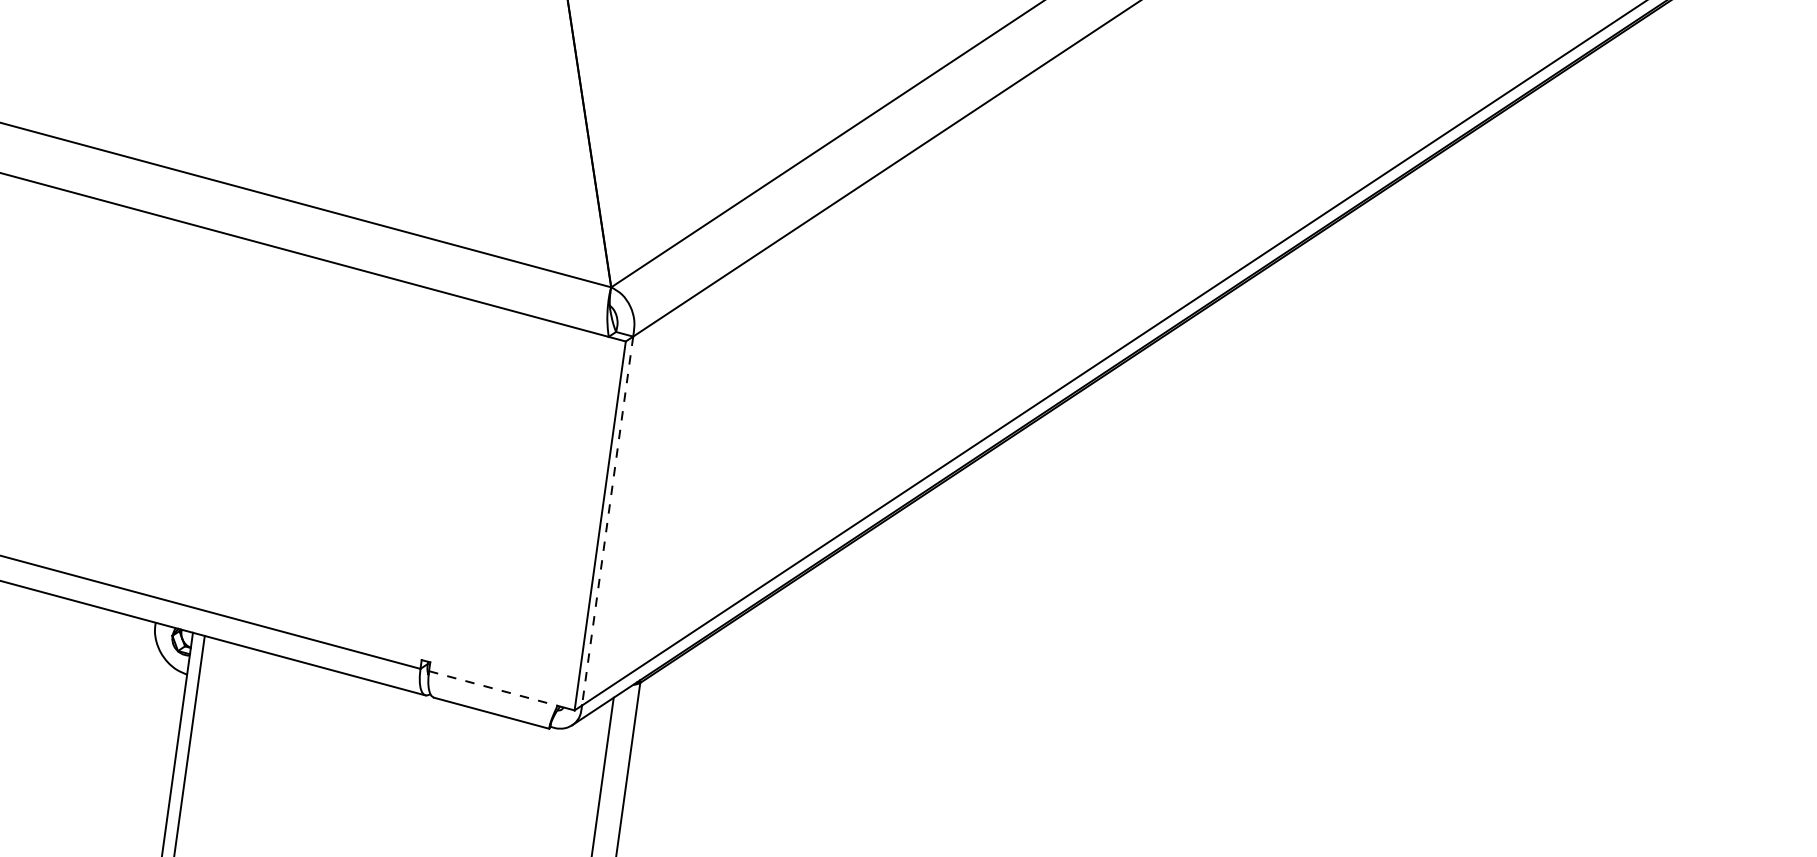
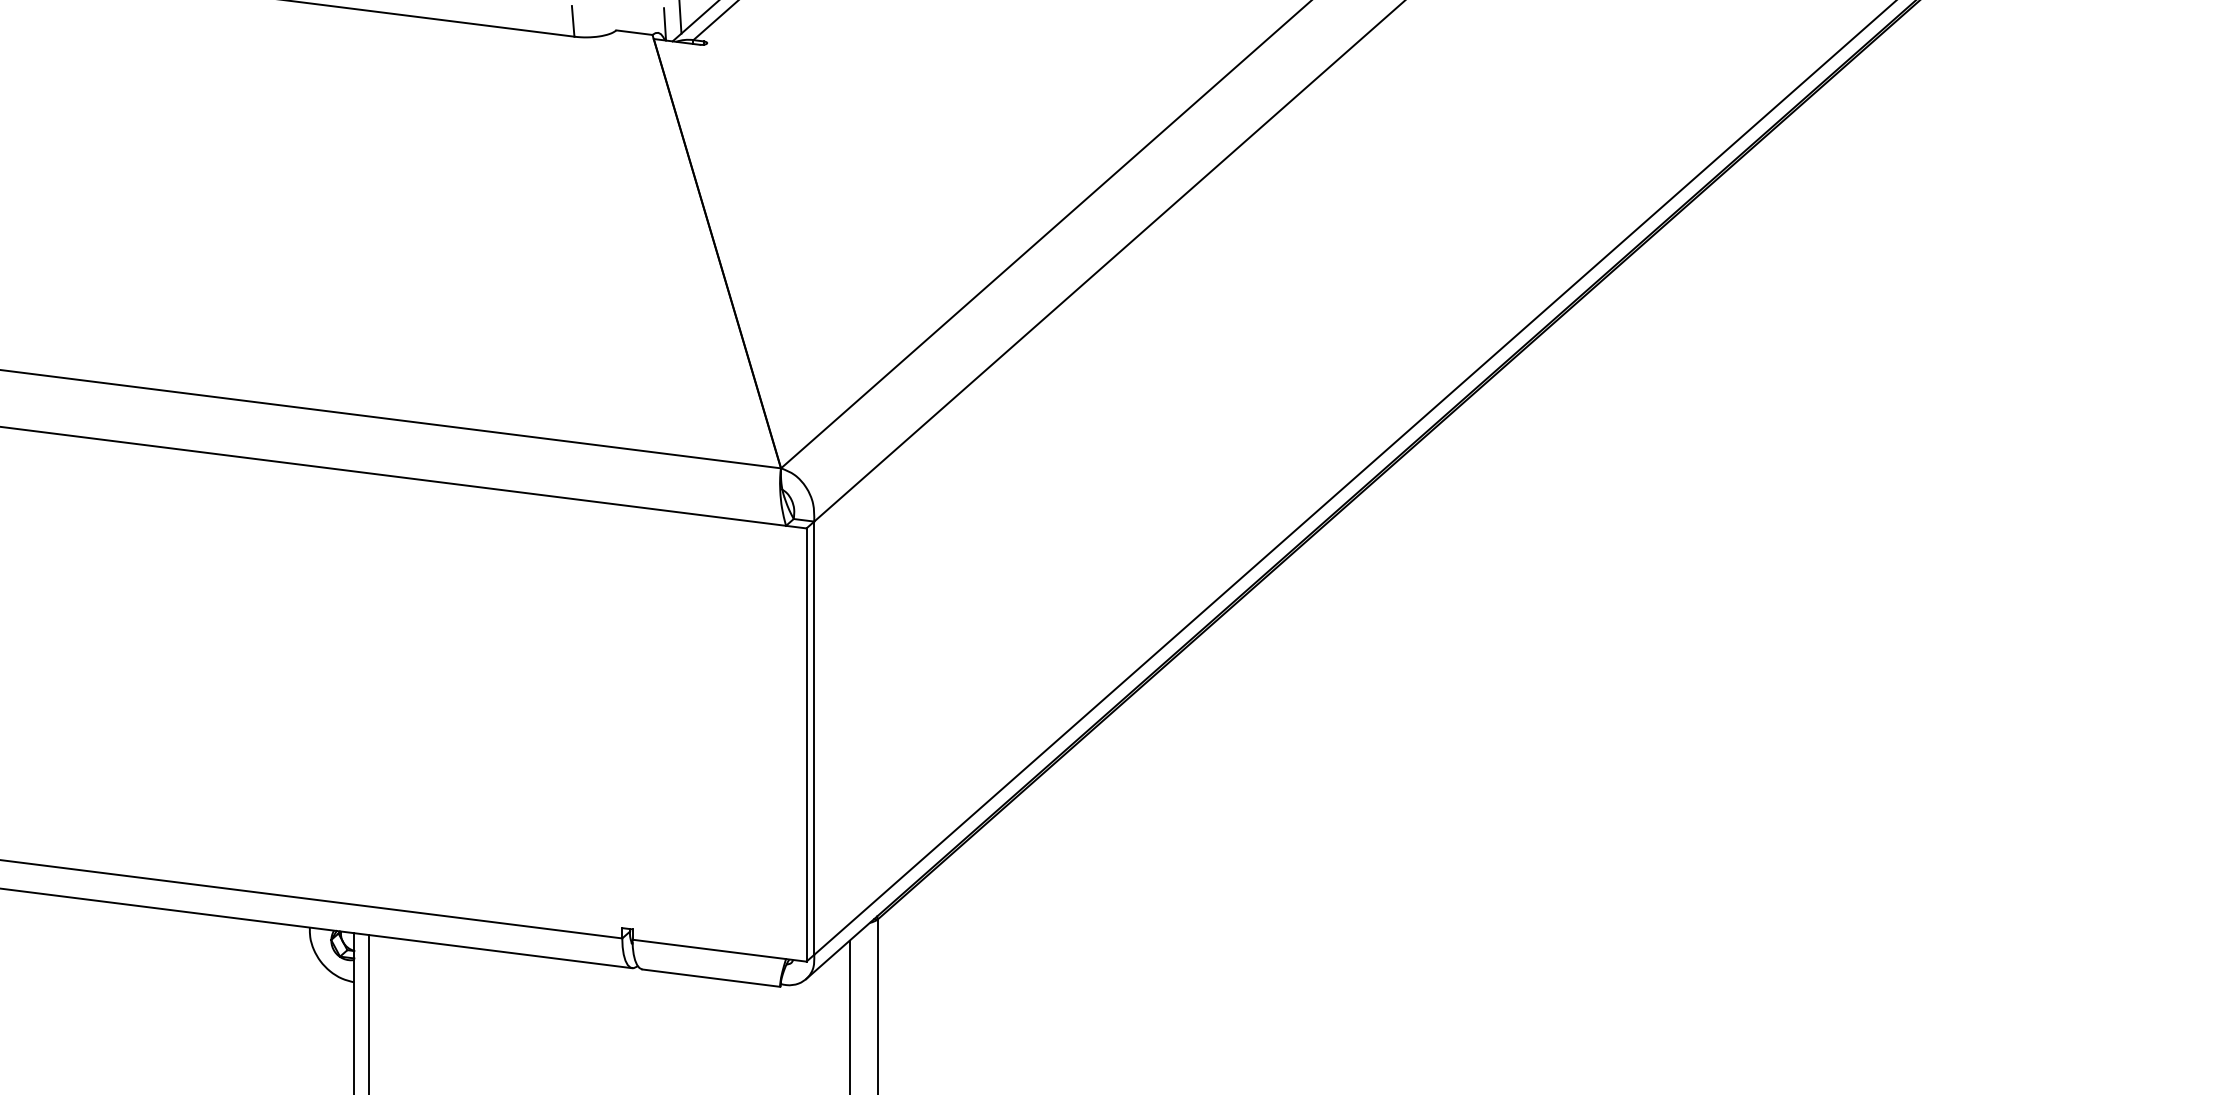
line: (607, 521) -> (814, 738), dashed -> solid
line: (493, 688) -> (709, 949), dashed -> solid

